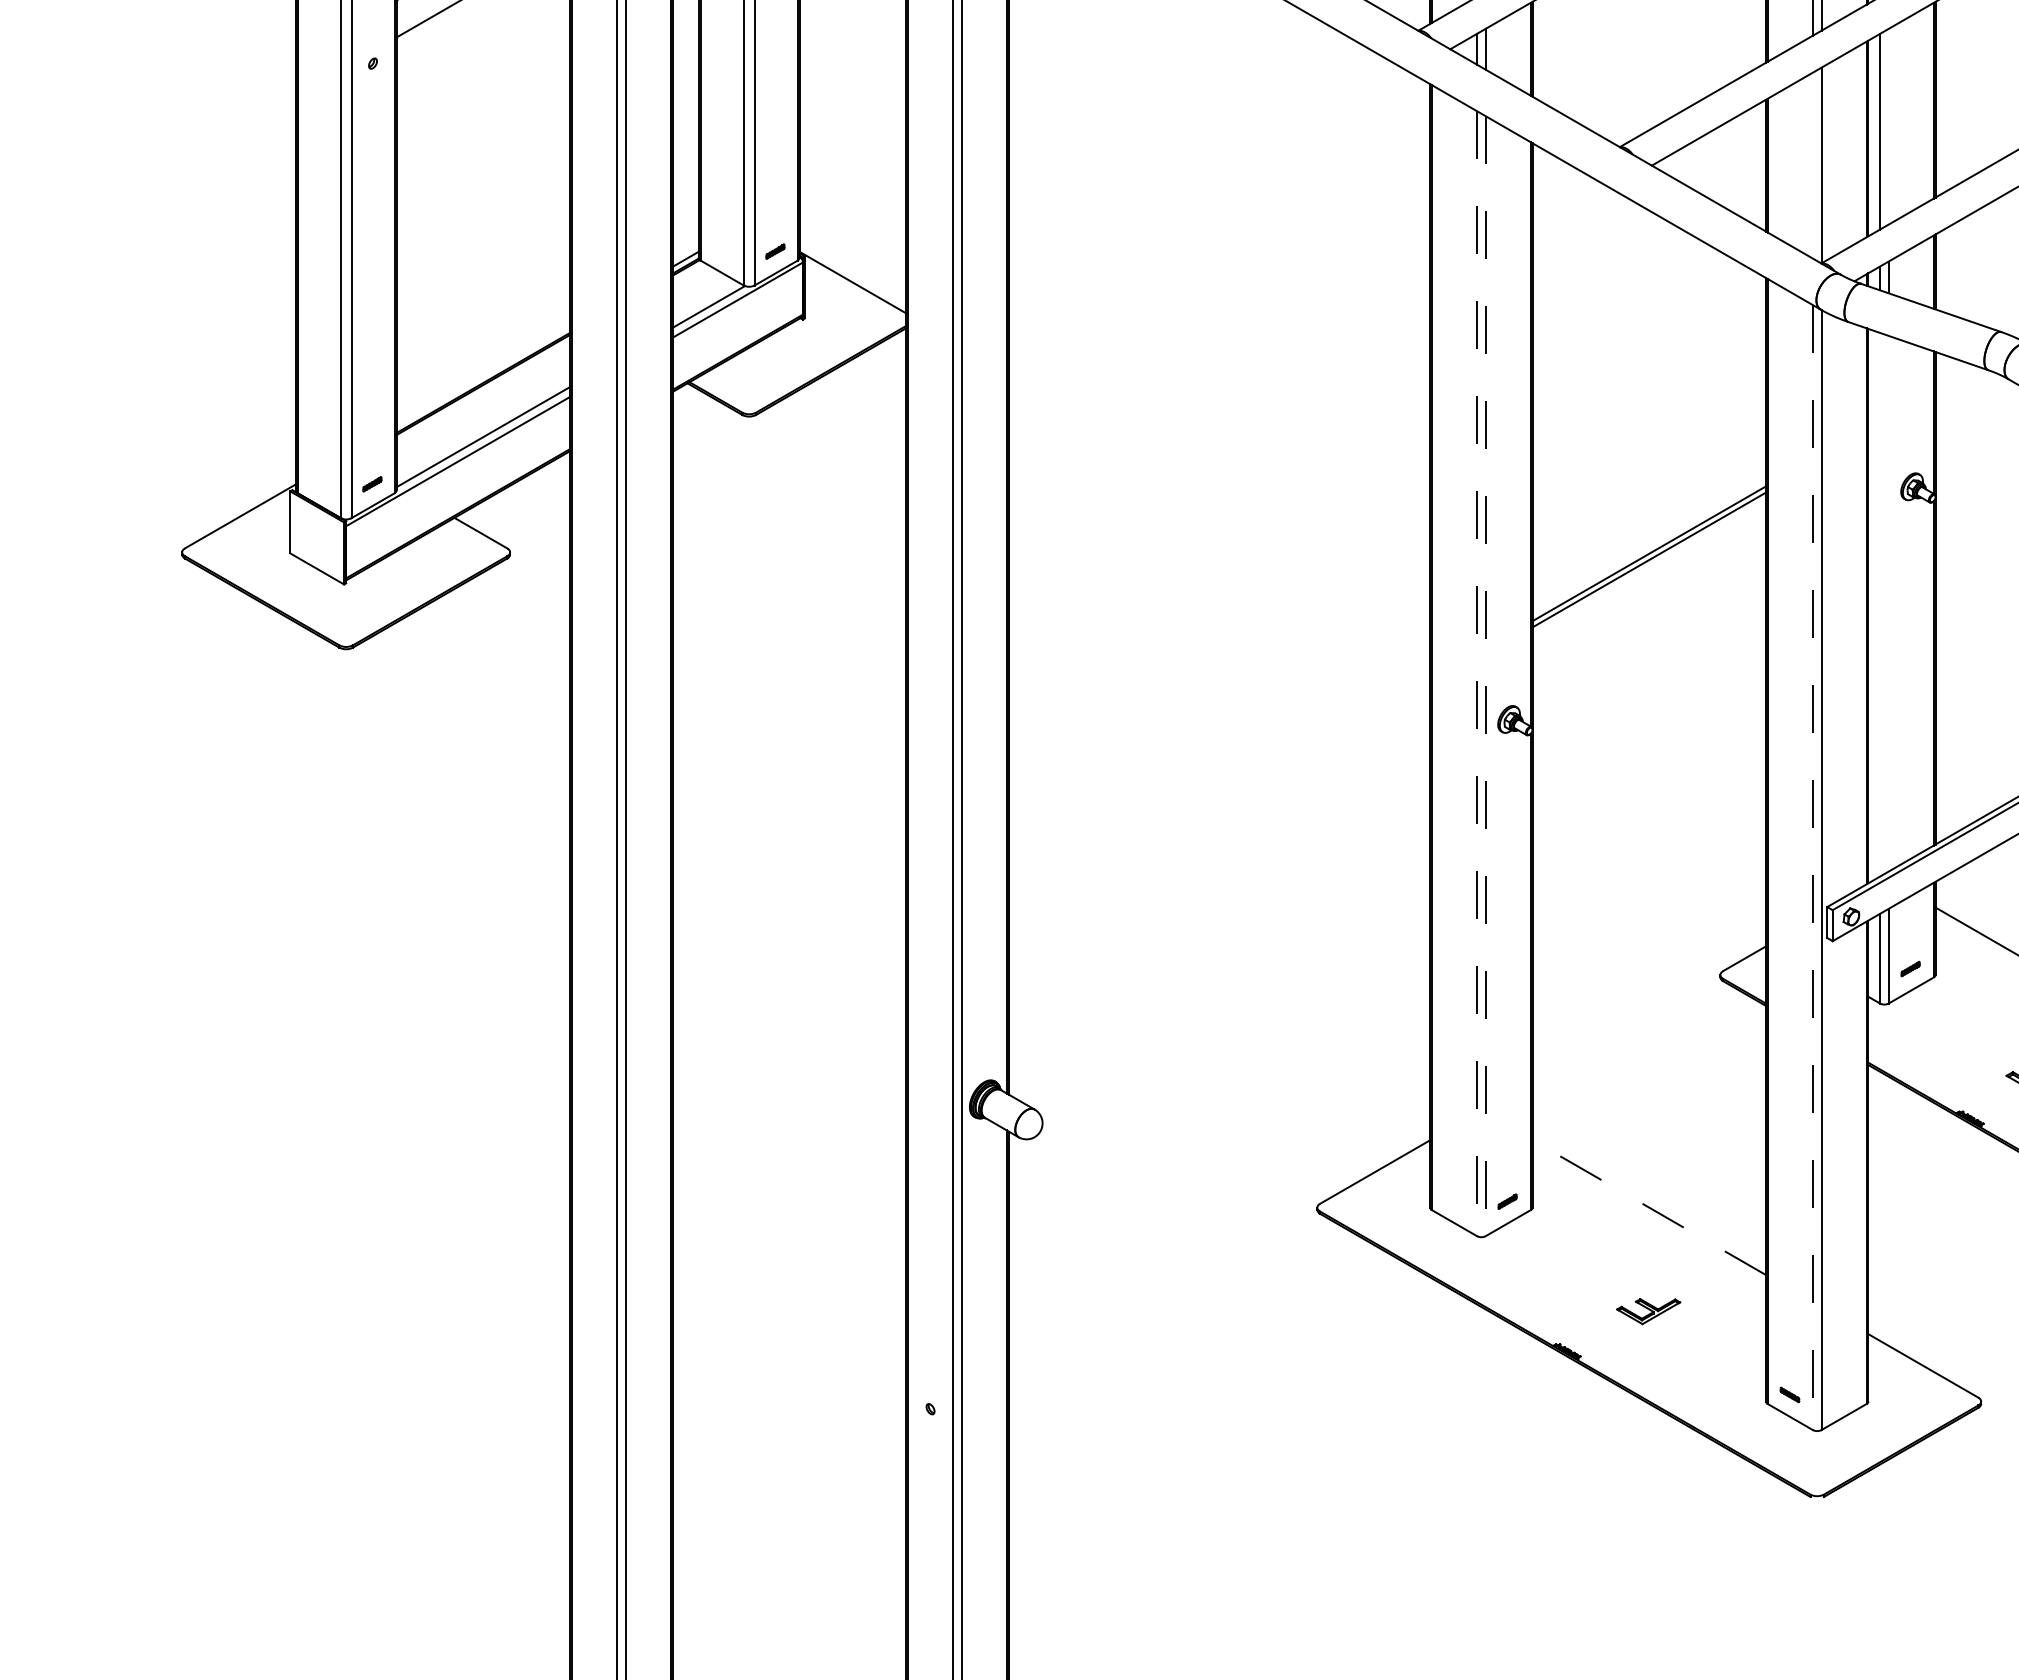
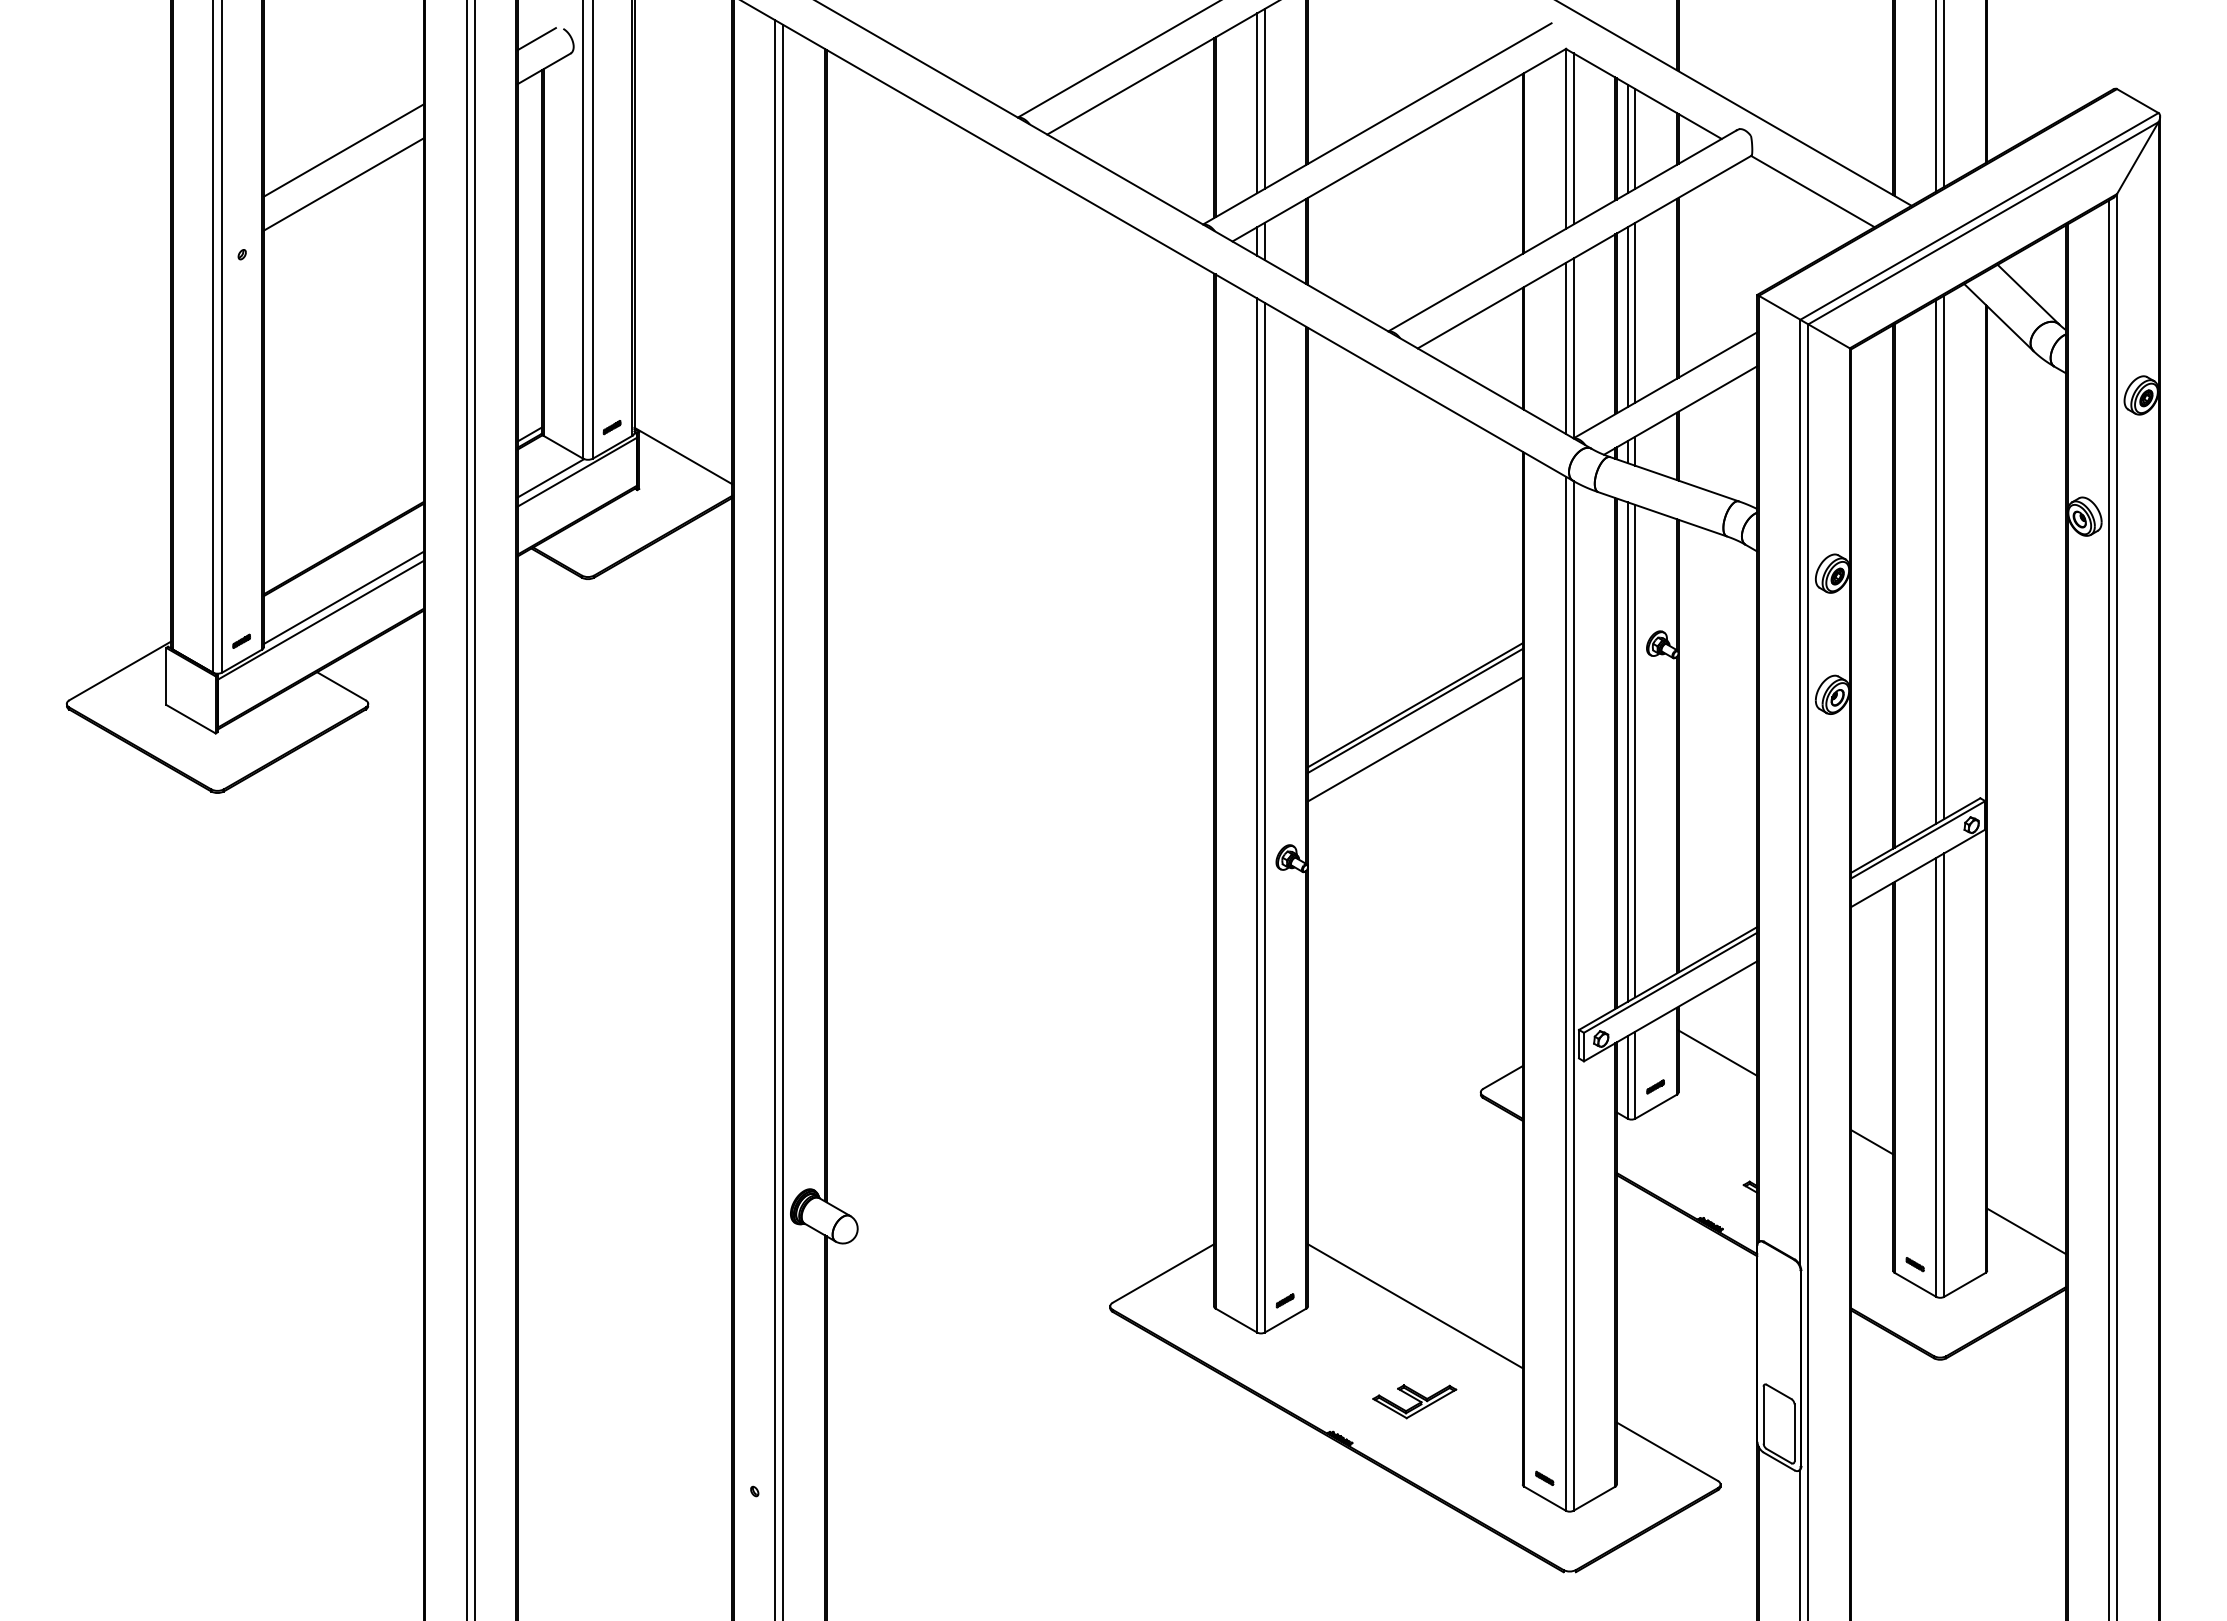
line: (1888, 126) -> (1635, 312), added
line: (1812, 164) -> (1565, 347), added
line: (1649, 591) -> (1415, 739), added
line: (1888, 603) -> (1635, 750), added
line: (1880, 604) -> (1627, 751), added
line: (1477, 673) -> (1257, 815), dashed -> solid
line: (1485, 675) -> (1264, 817), dashed -> solid
line: (1812, 868) -> (1565, 994), dashed -> solid
line: (1649, 1207) -> (1415, 1306), dashed -> solid
part: (1648, 1311) -> (1414, 1401), size x1.43

